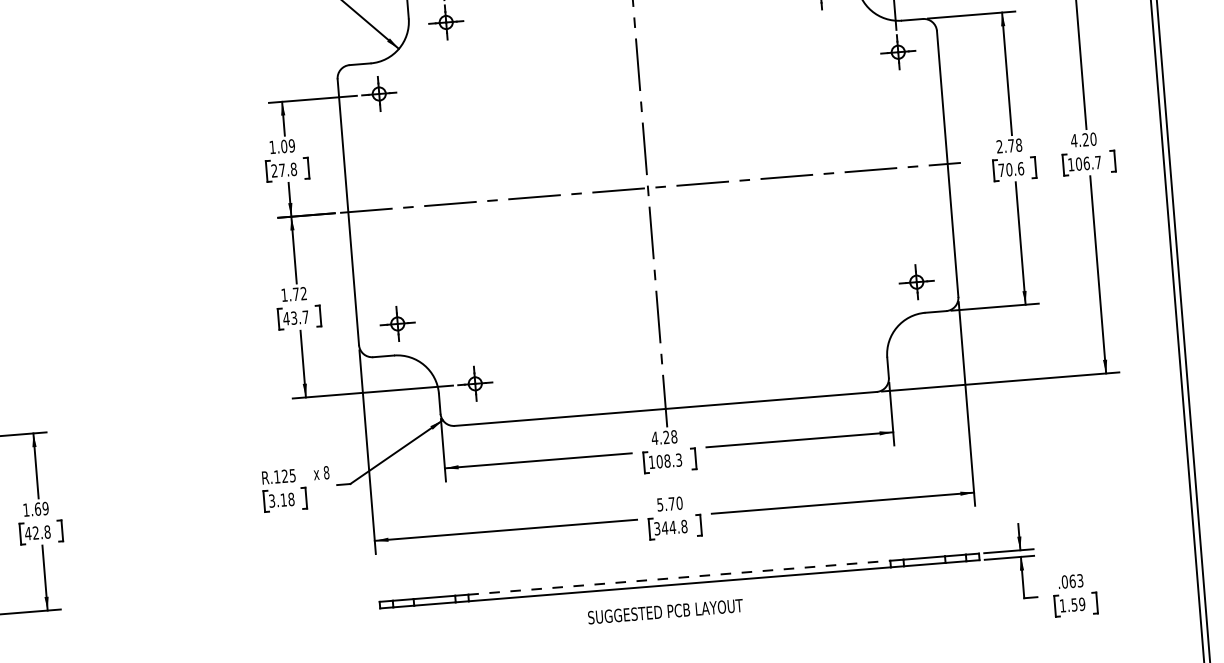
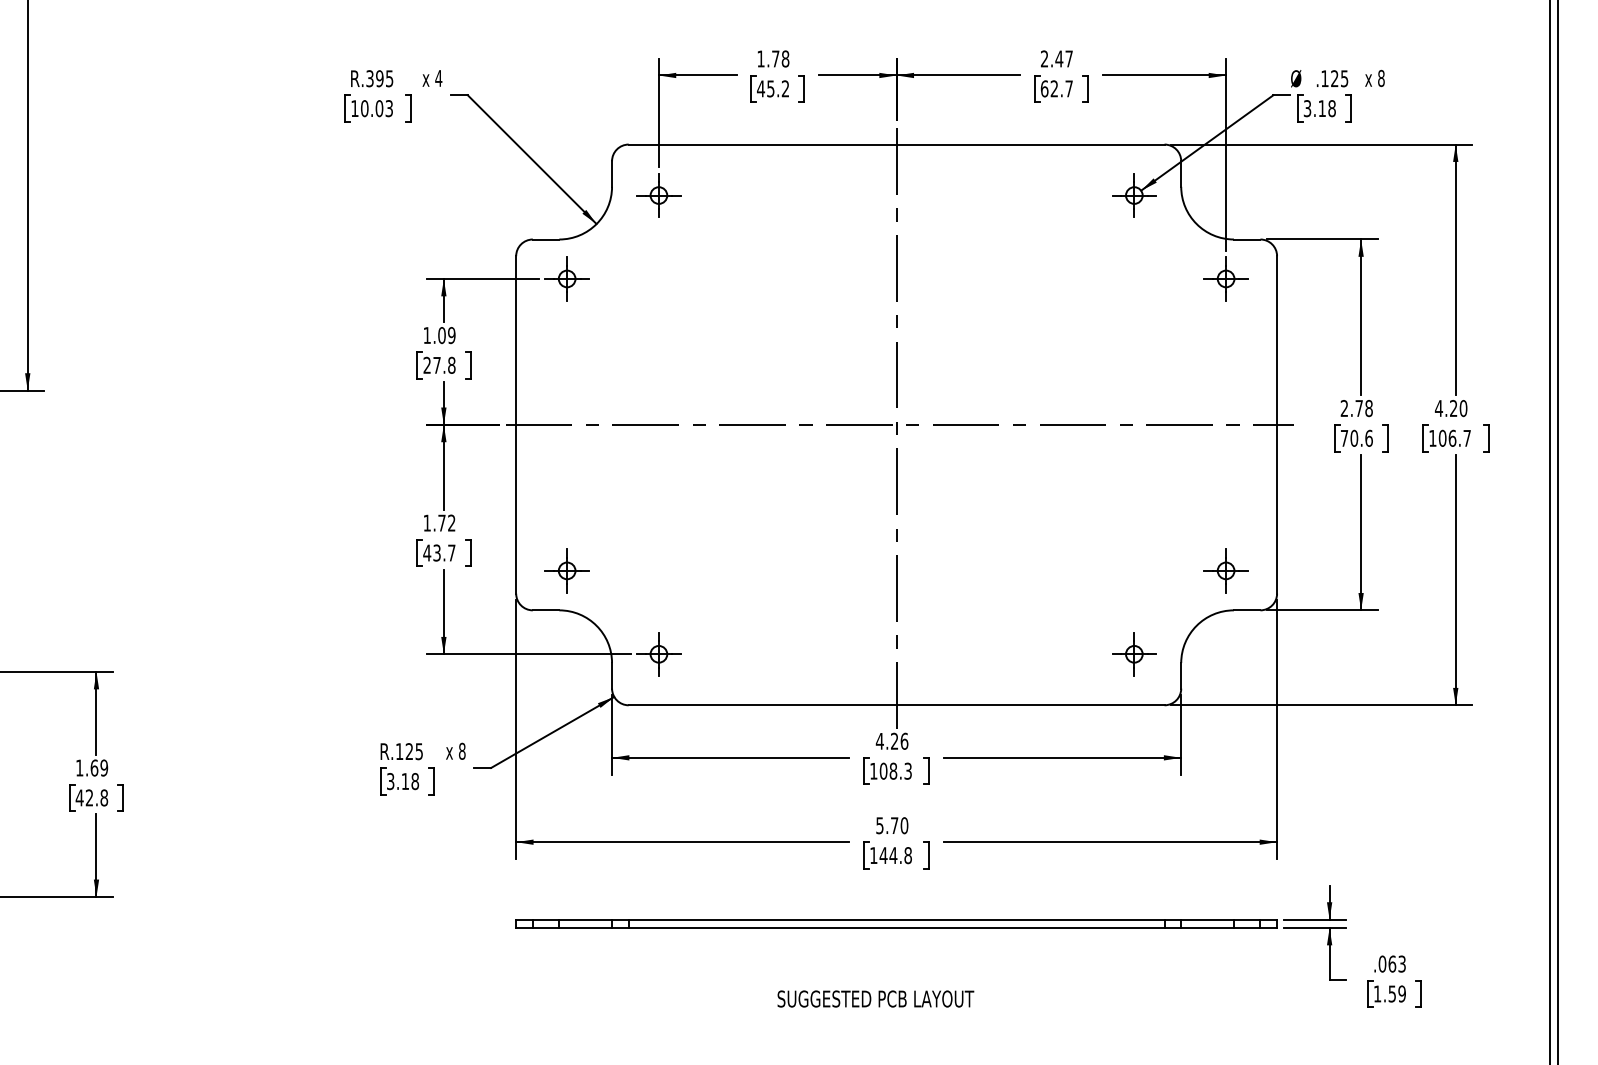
part: (849, 353) -> (1134, 654), added
text: (674, 436) -> (904, 740), 4.28 -> 4.26
text: (657, 528) -> (873, 855), 344.8 -> 144.8
line: (679, 577) -> (896, 919), dashed -> solid
text: (665, 611) -> (875, 998), moved

